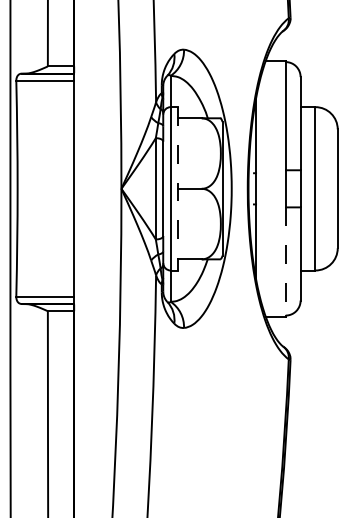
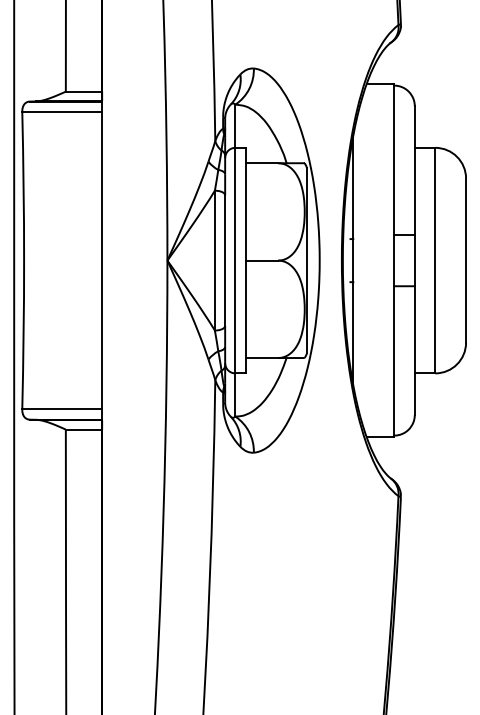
line: (178, 188) -> (246, 260), dashed -> solid
line: (285, 261) -> (393, 360), dashed -> solid

